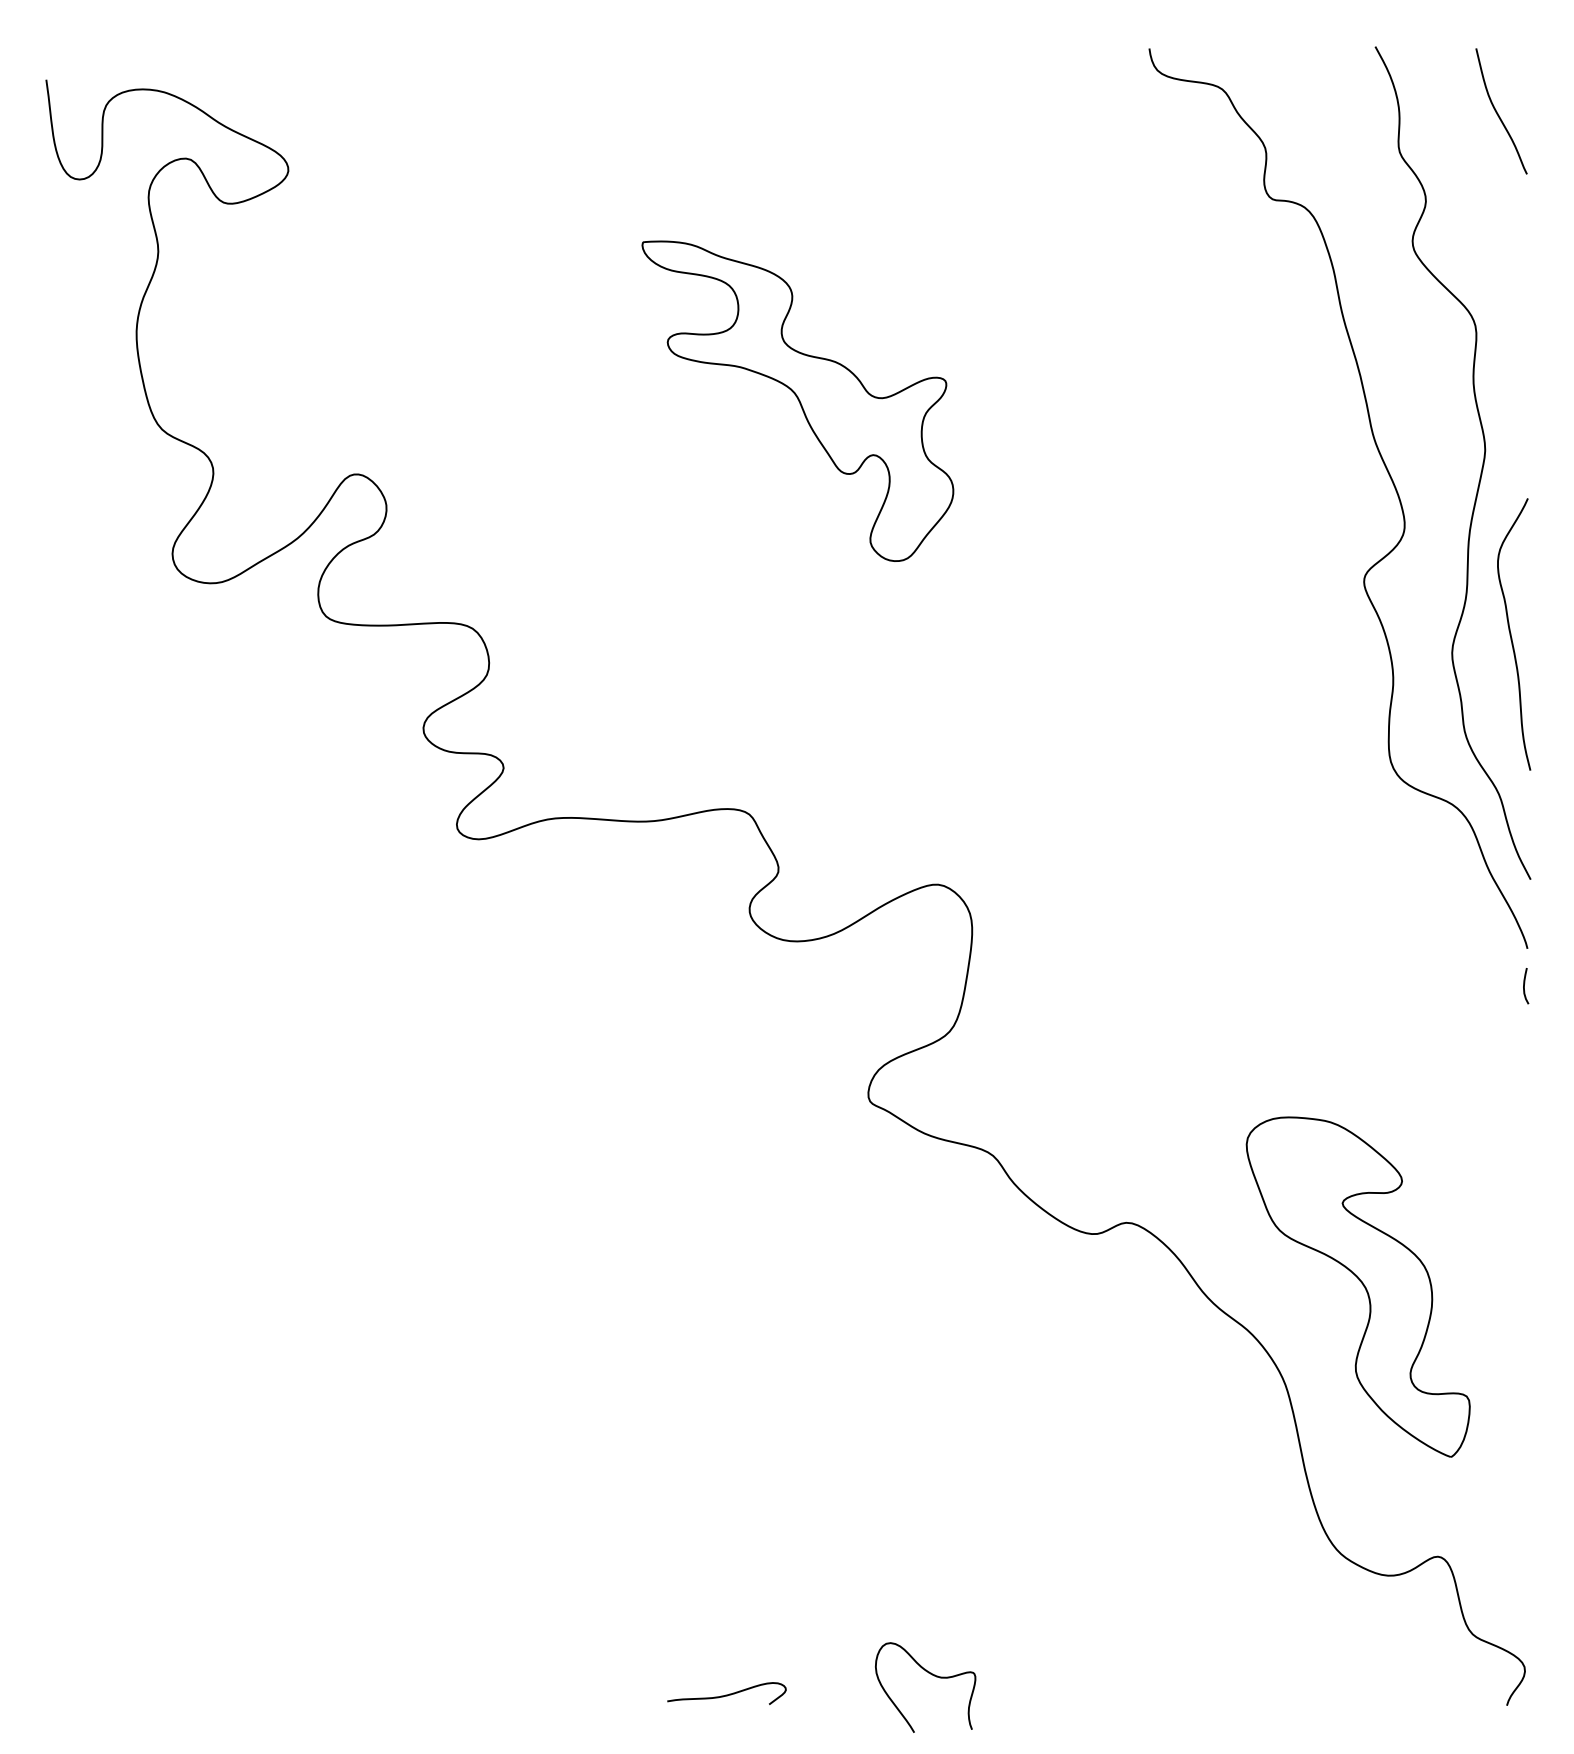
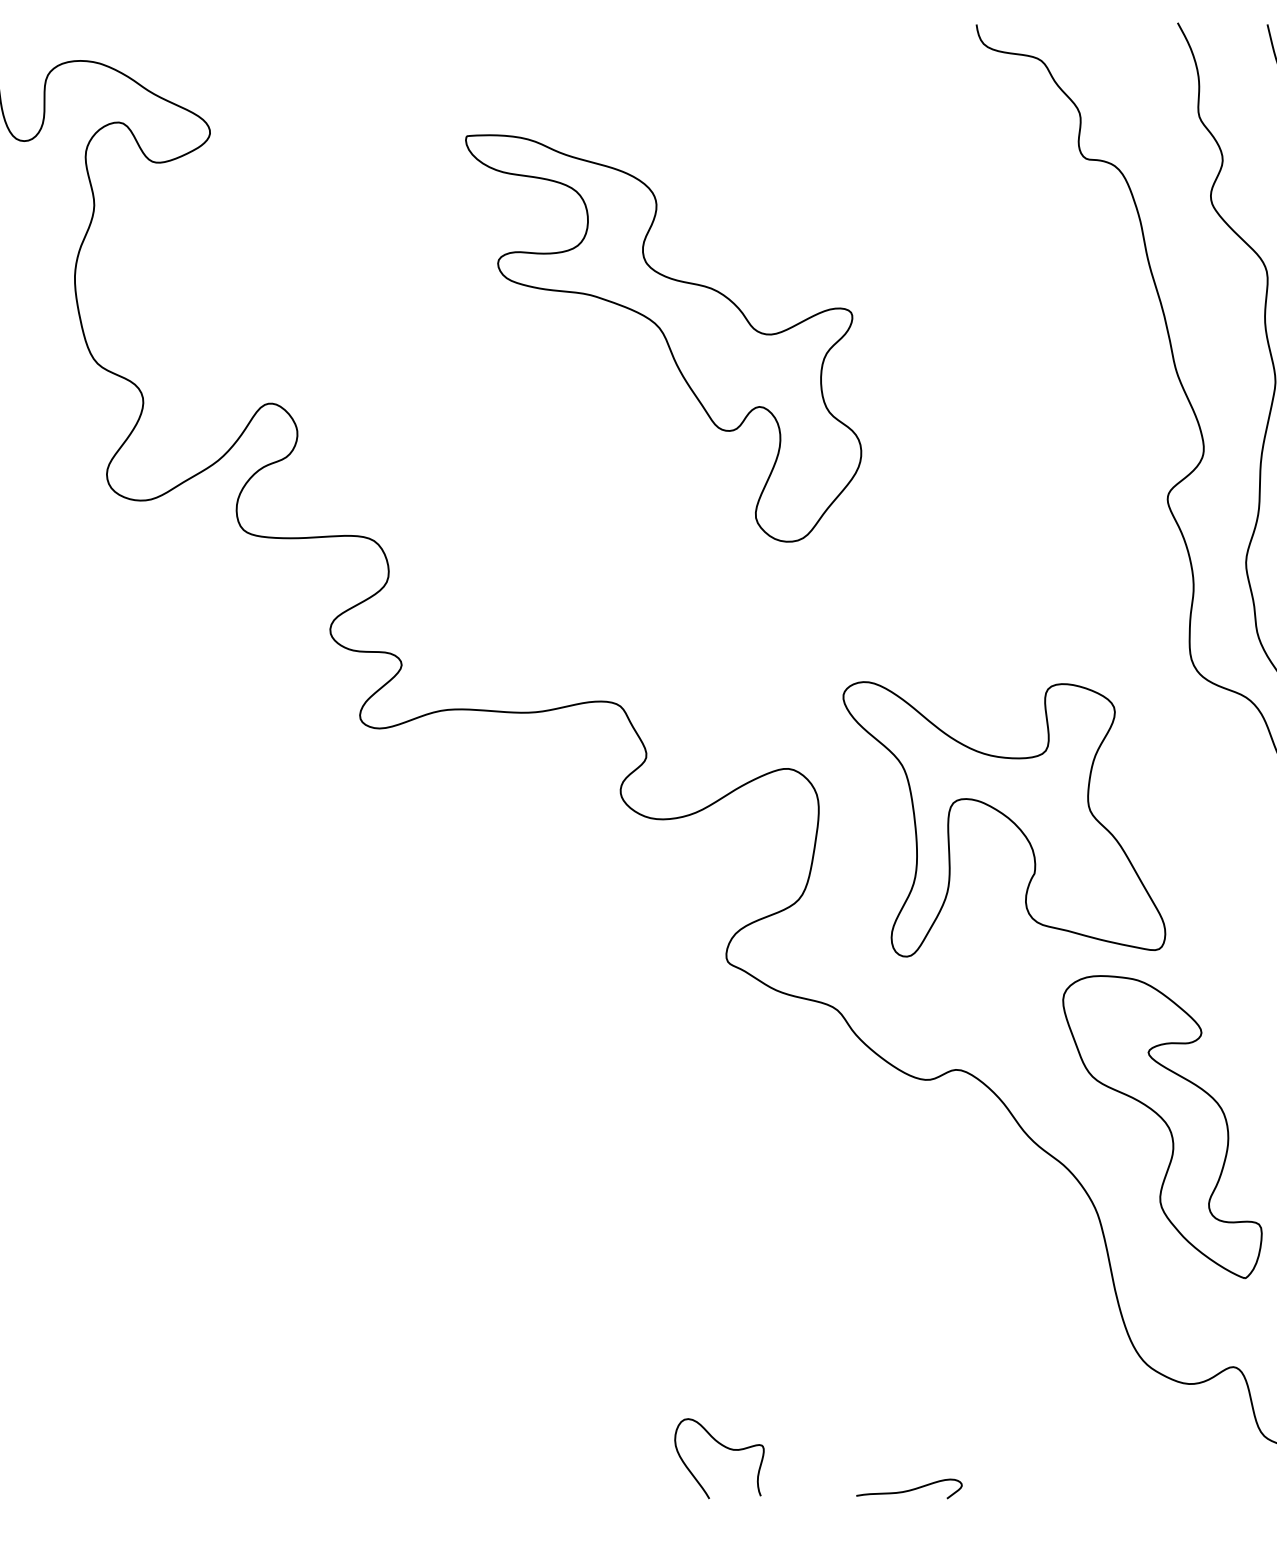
part: (797, 401) -> (663, 338), size x1.43
part: (1180, 941) -> (1004, 819), added
curve: (932, 1675) -> (725, 1447), moved
curve: (726, 1694) -> (908, 1489), moved

